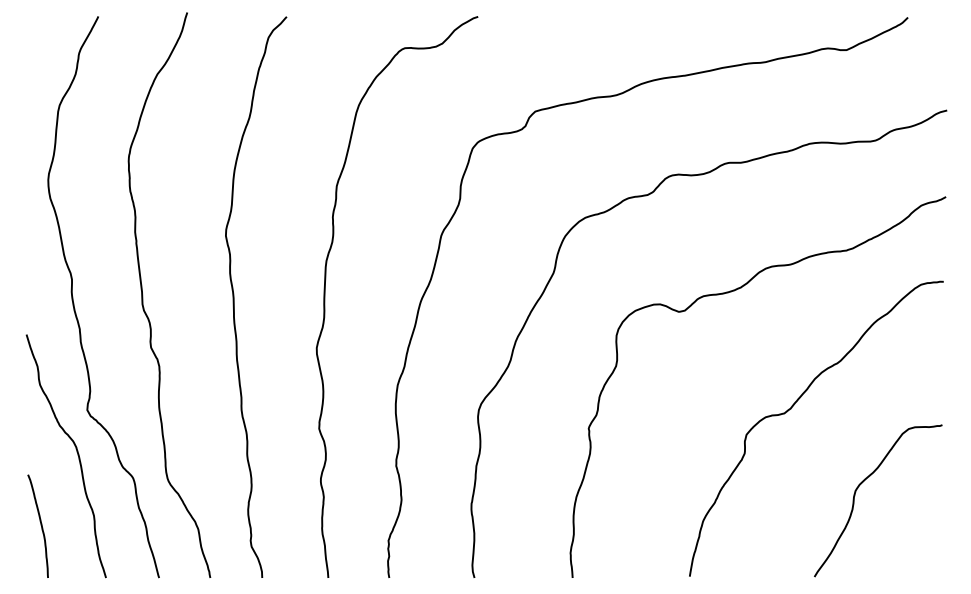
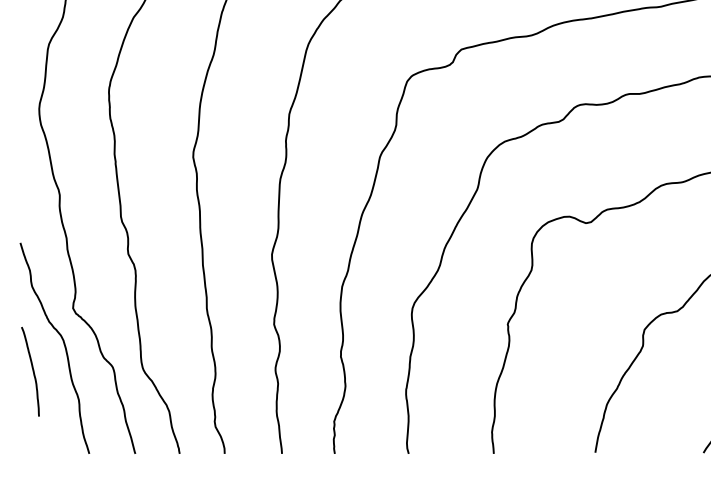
curve: (40, 525) -> (32, 371), moved

